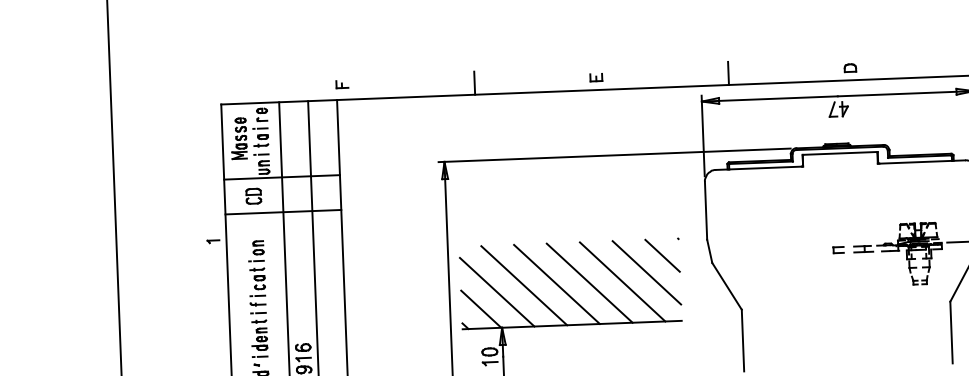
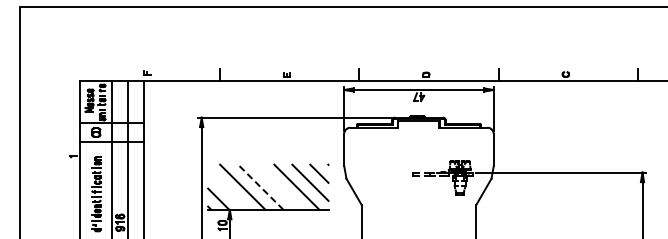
line: (589, 281) -> (278, 186), removed
line: (556, 283) -> (260, 186), solid -> dashed
line: (496, 290) -> (227, 189), removed

